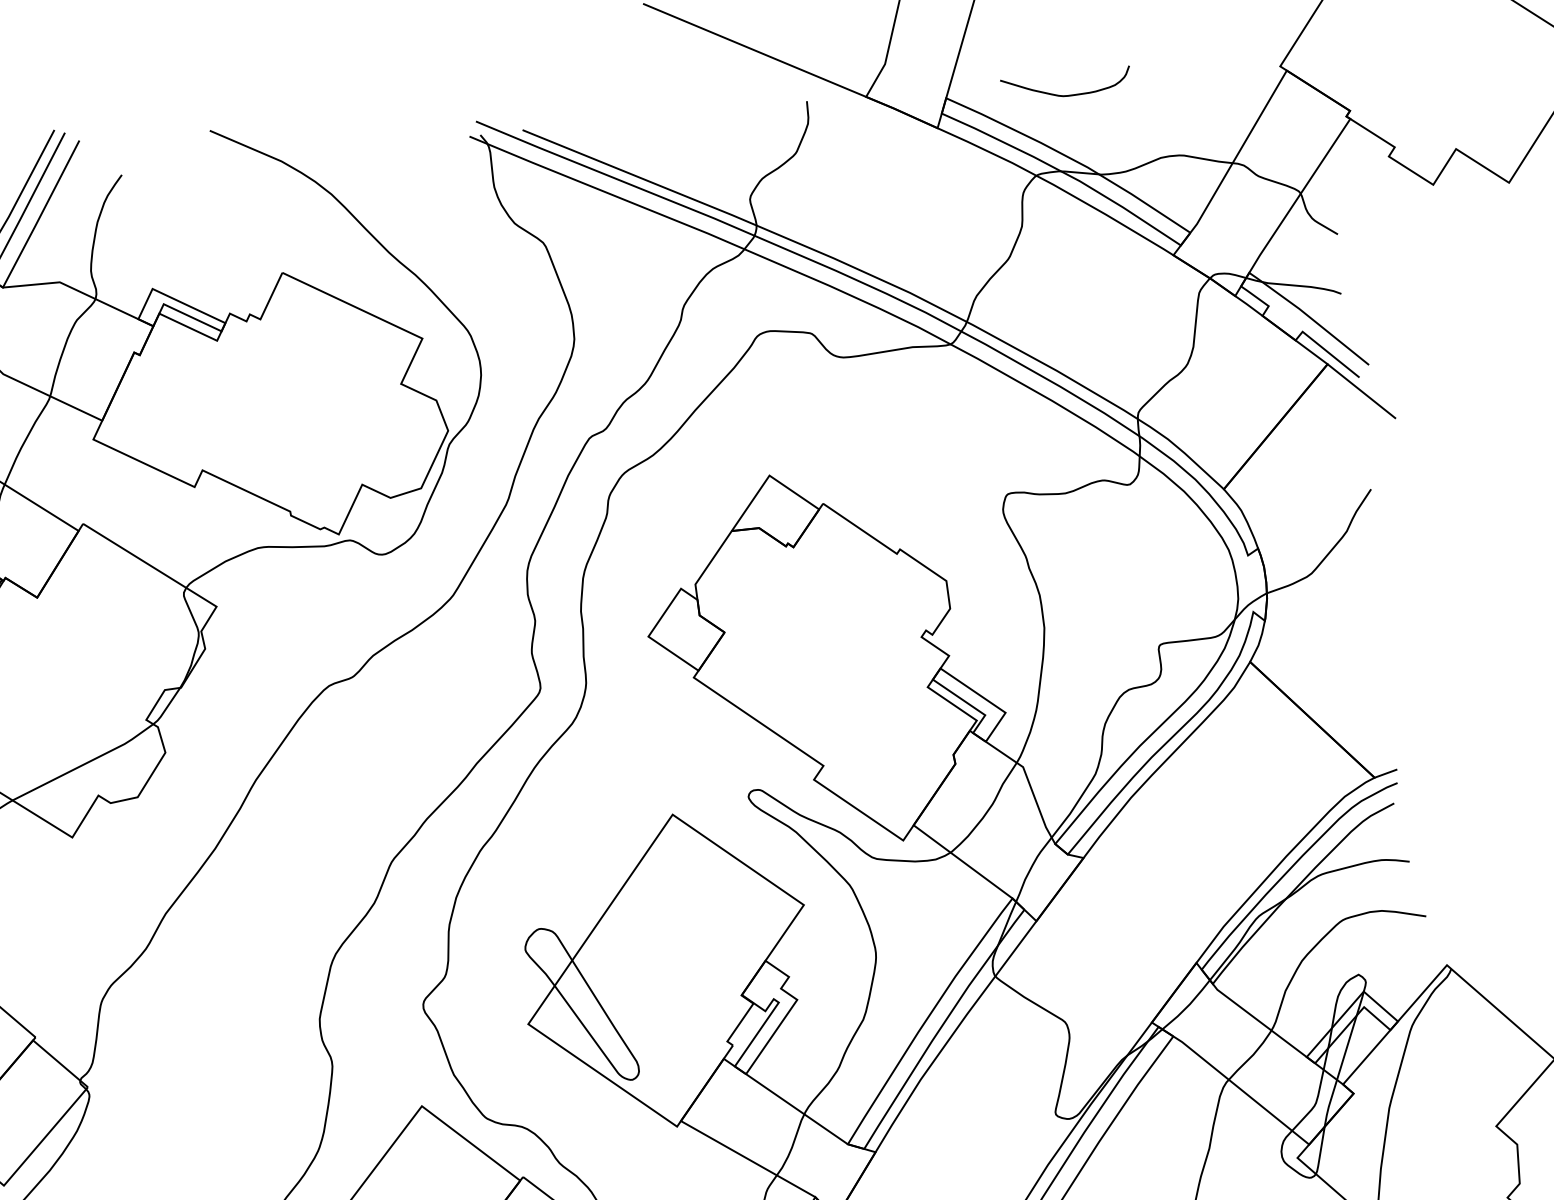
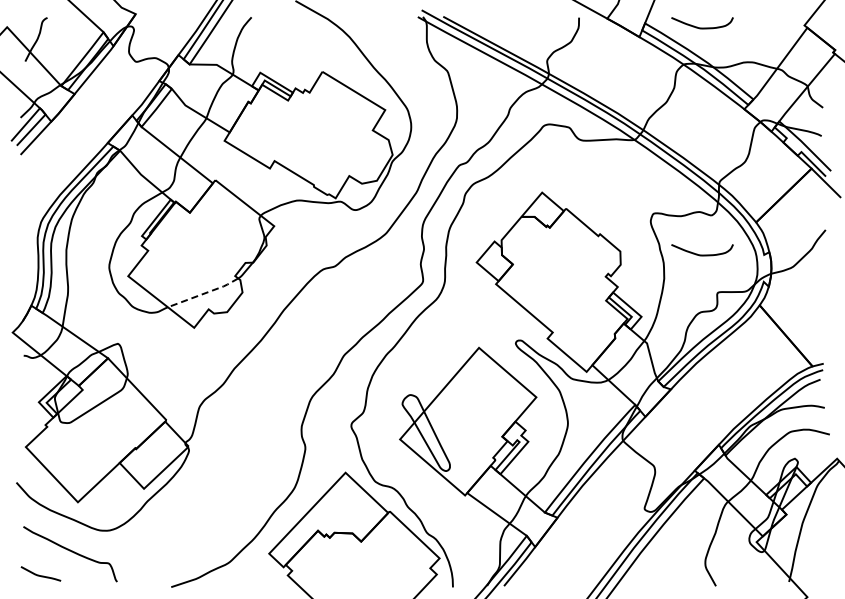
curve: (1118, 568) -> (702, 254), added
line: (88, 763) -> (205, 293), solid -> dashed

